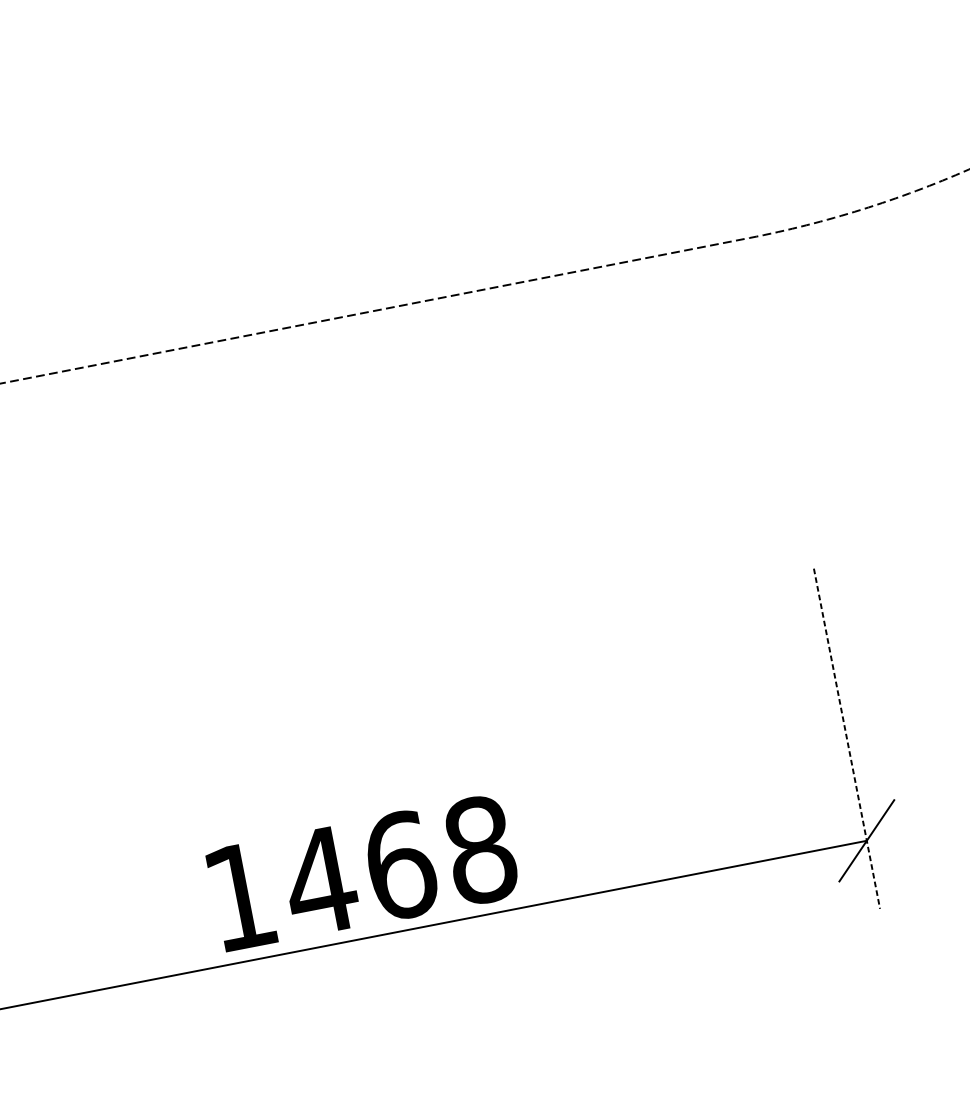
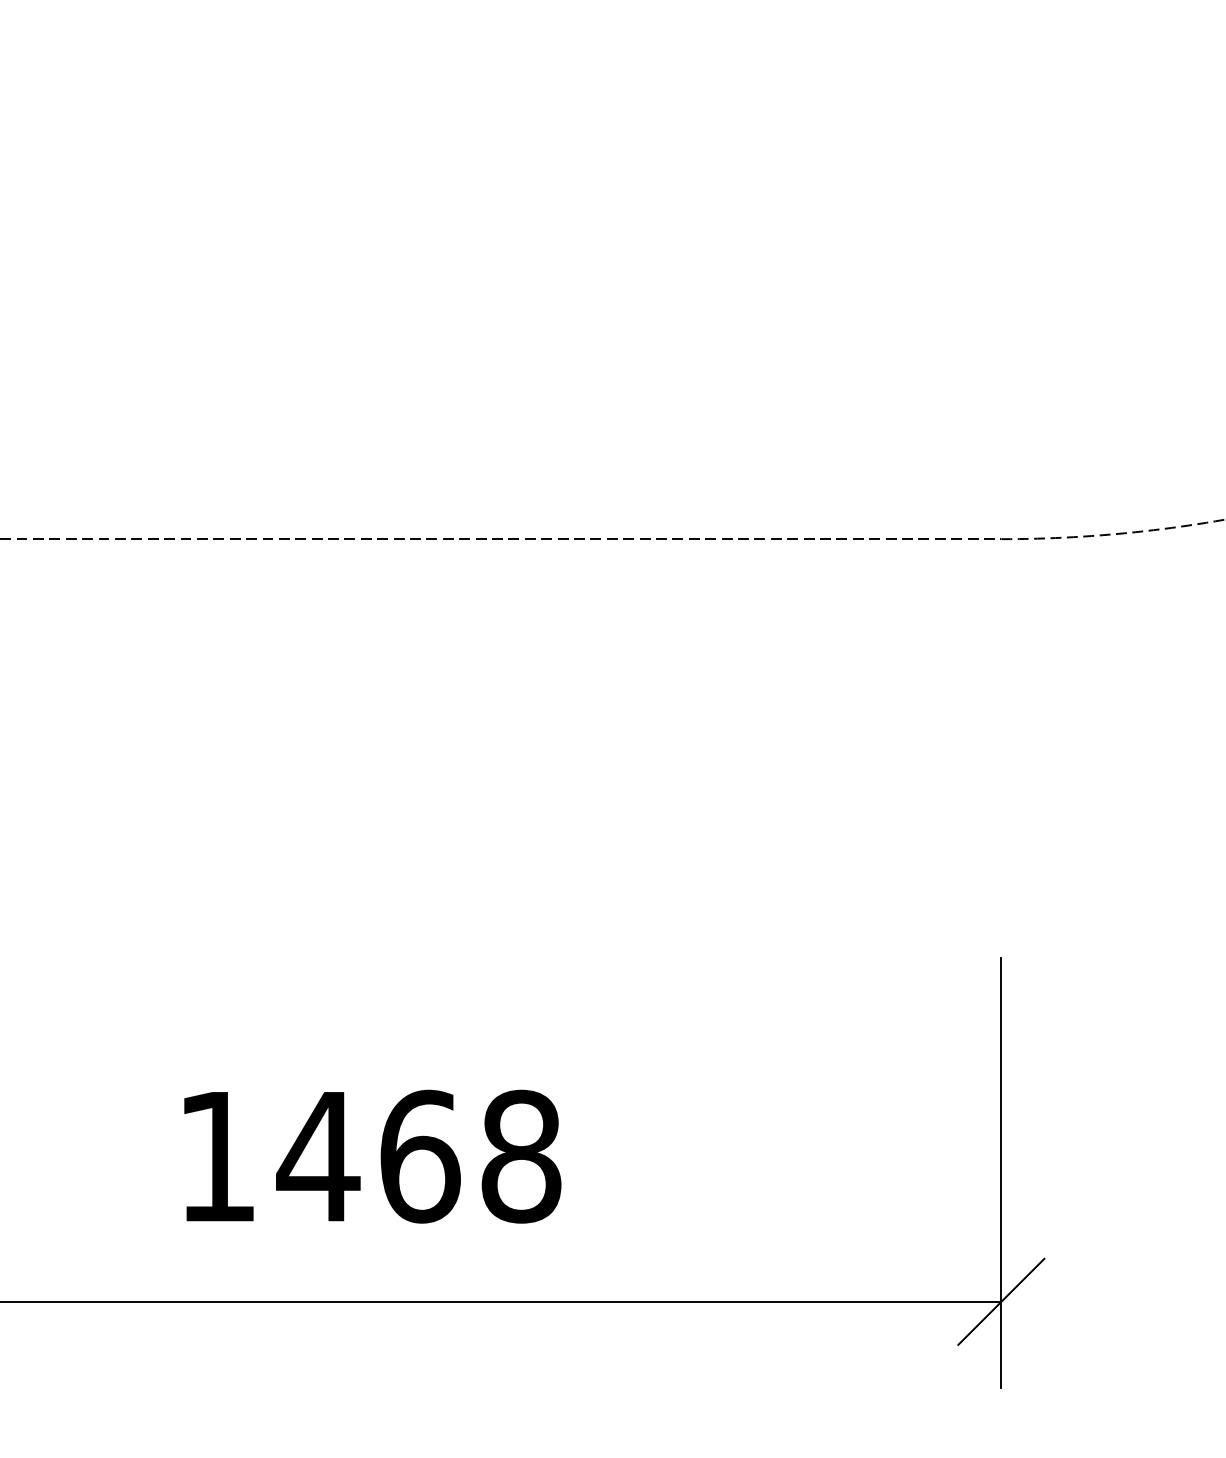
line: (847, 739) -> (1001, 1173), dashed -> solid
text: (362, 872) -> (372, 1156), moved

